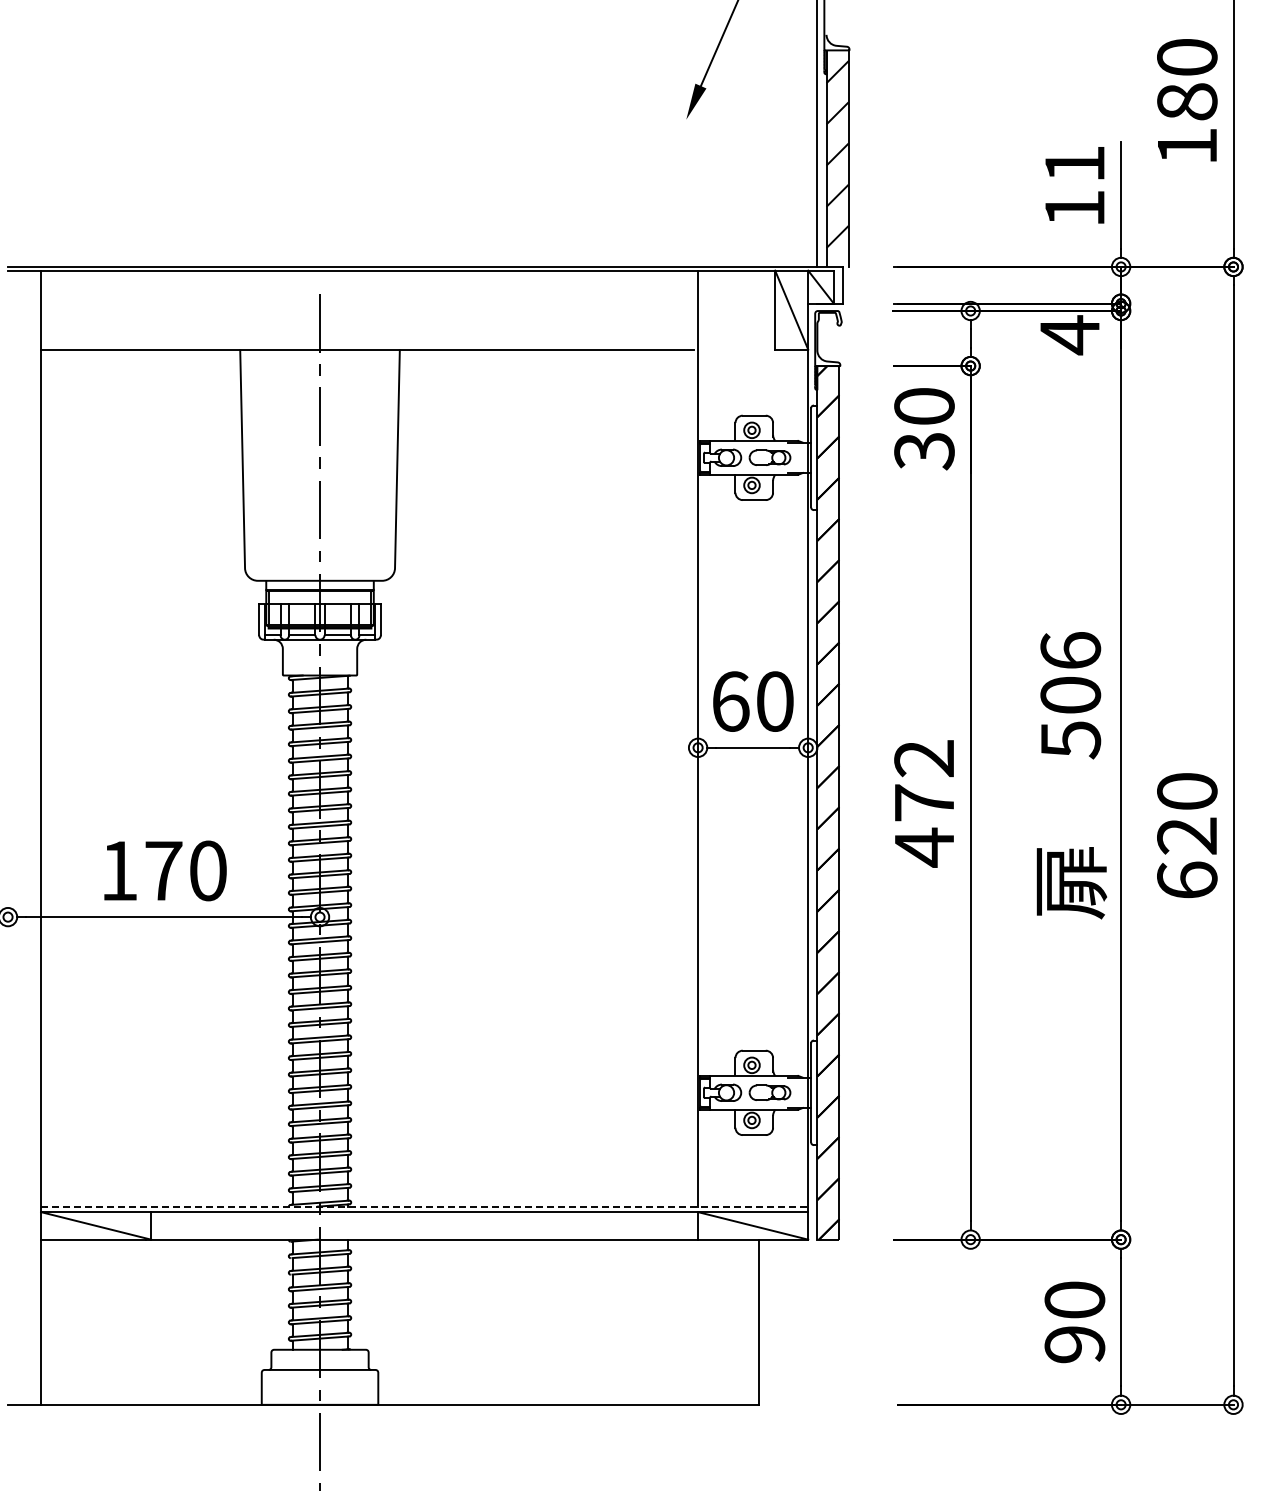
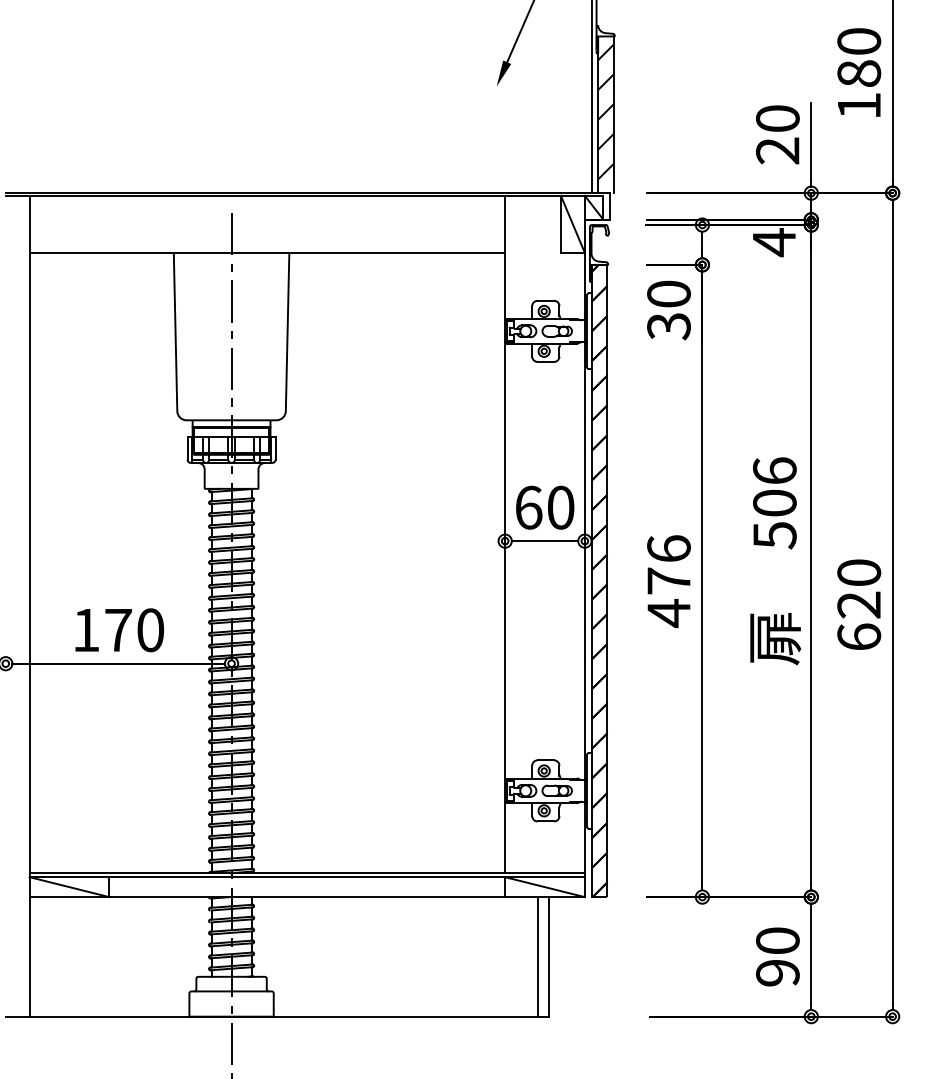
text: (1074, 186) -> (777, 134), 11 -> 20
text: (924, 758) -> (669, 548), 472 -> 476
line: (424, 1206) -> (307, 873), dashed -> solid
line: (743, 1321) -> (538, 956), added

